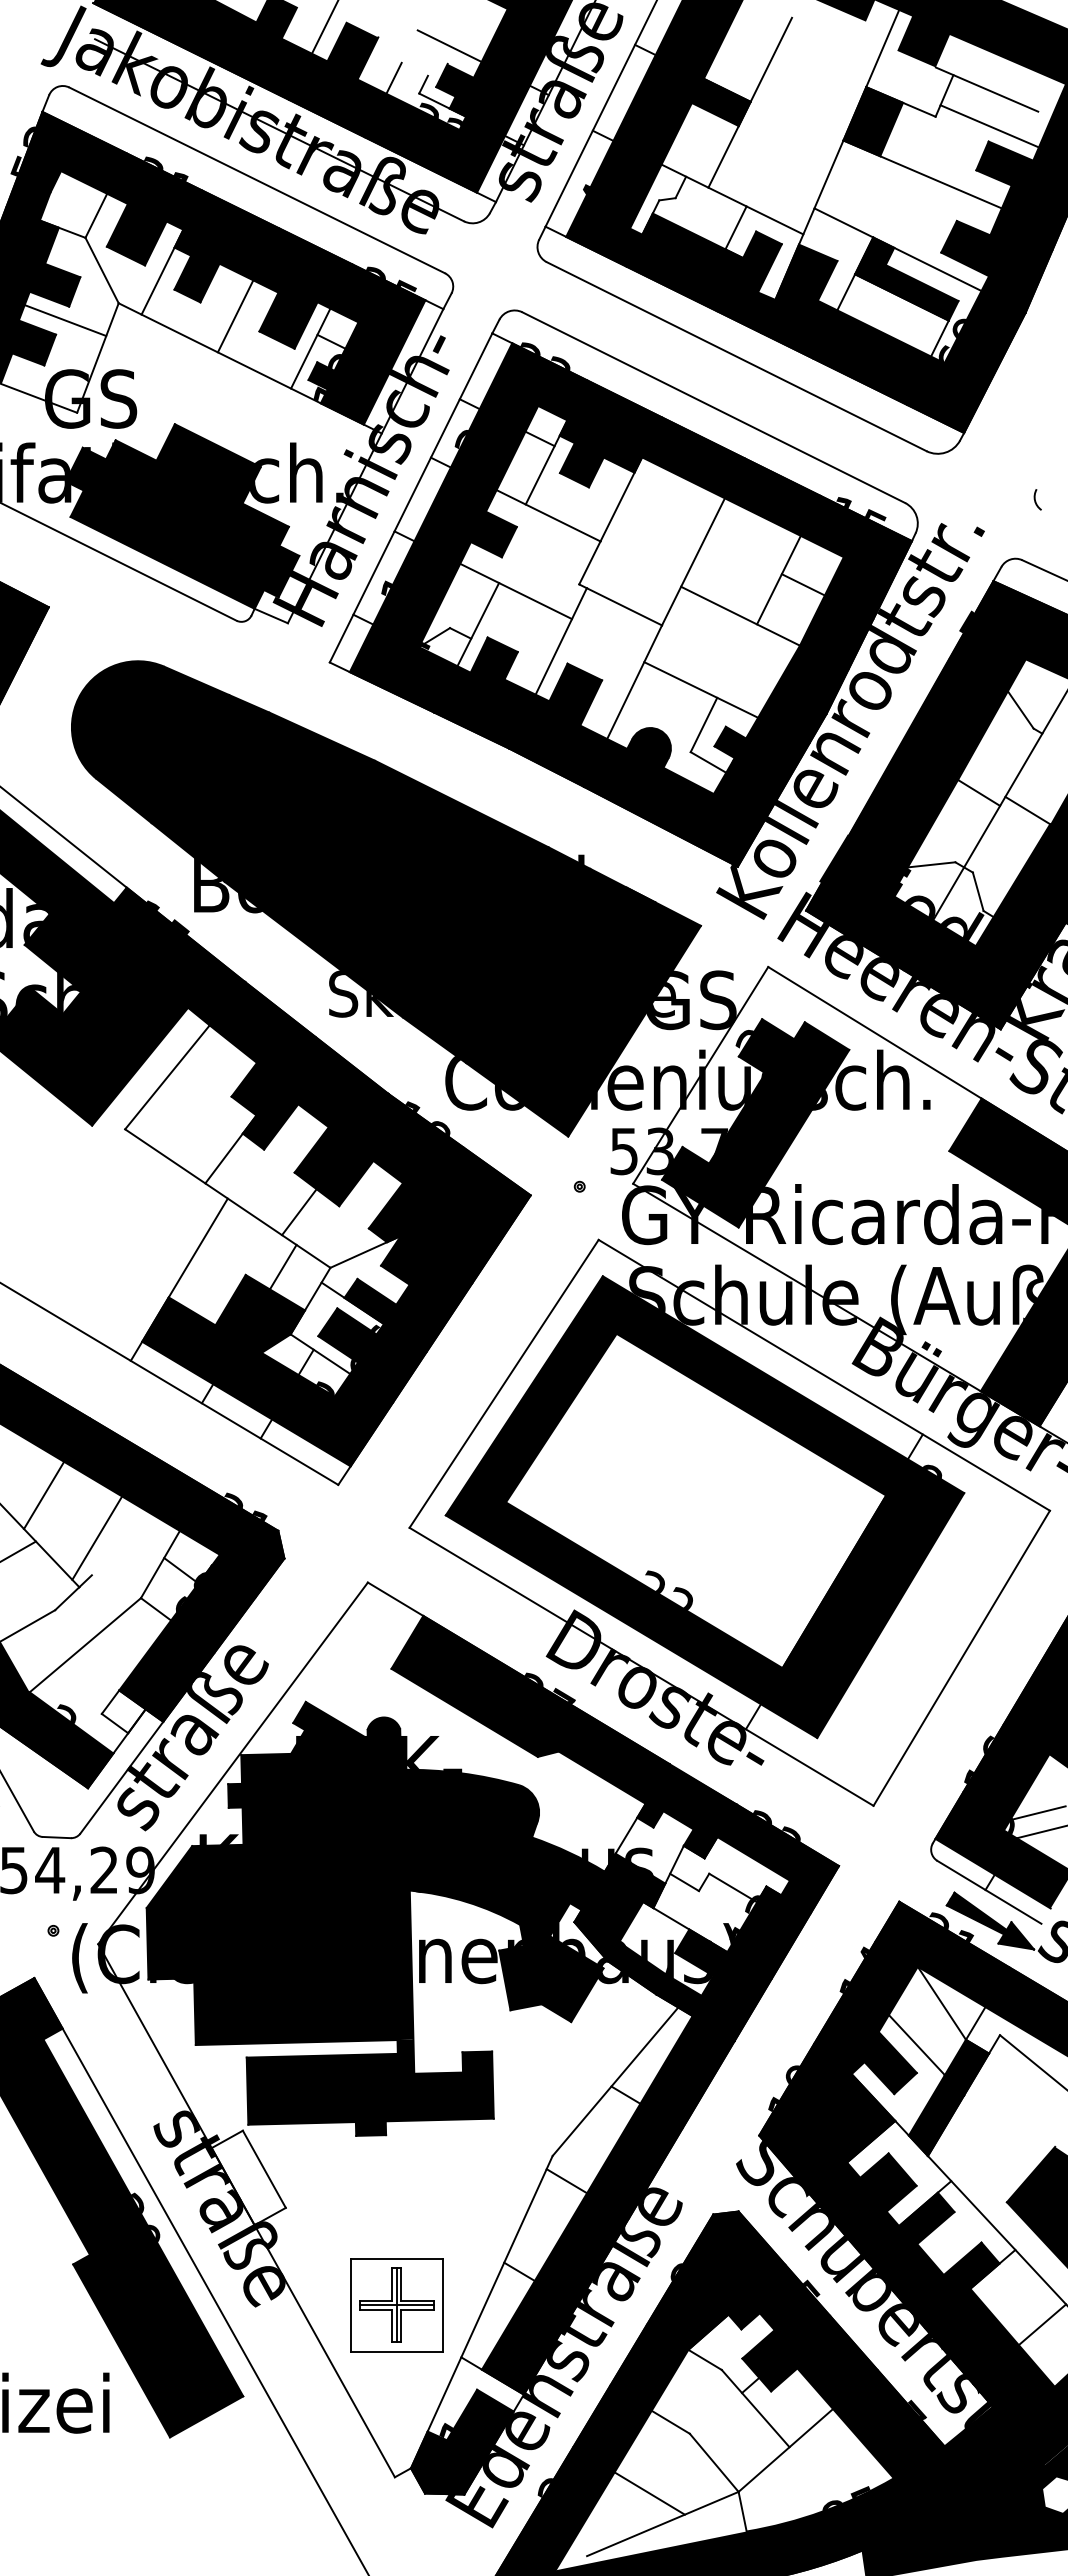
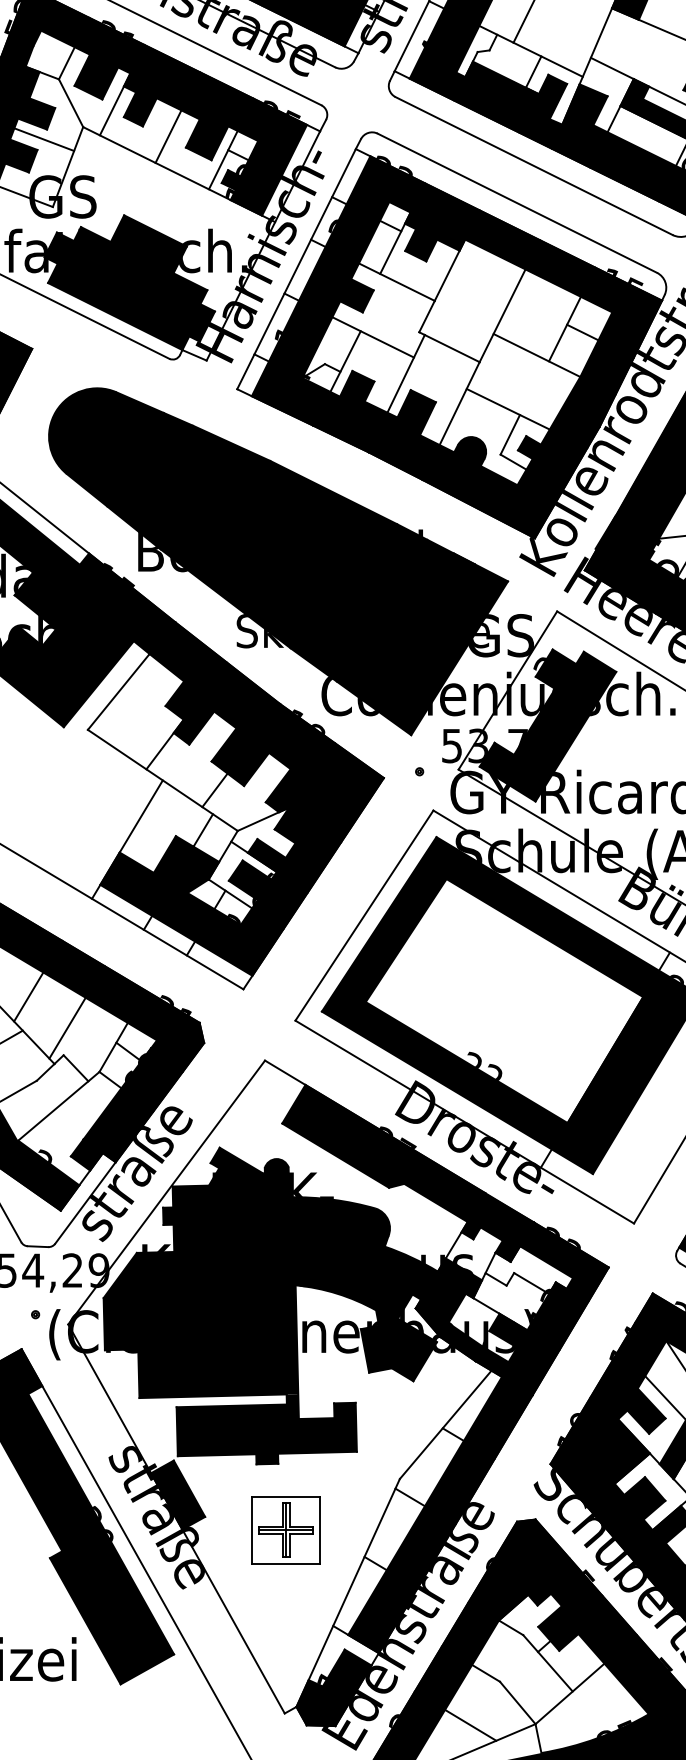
line: (108, 1592) -> (75, 1067), added
fill: (123, 1711) -> (86, 1154), added
fill: (248, 2177) -> (177, 1494), added
part: (396, 2305) -> (285, 1530), moved

